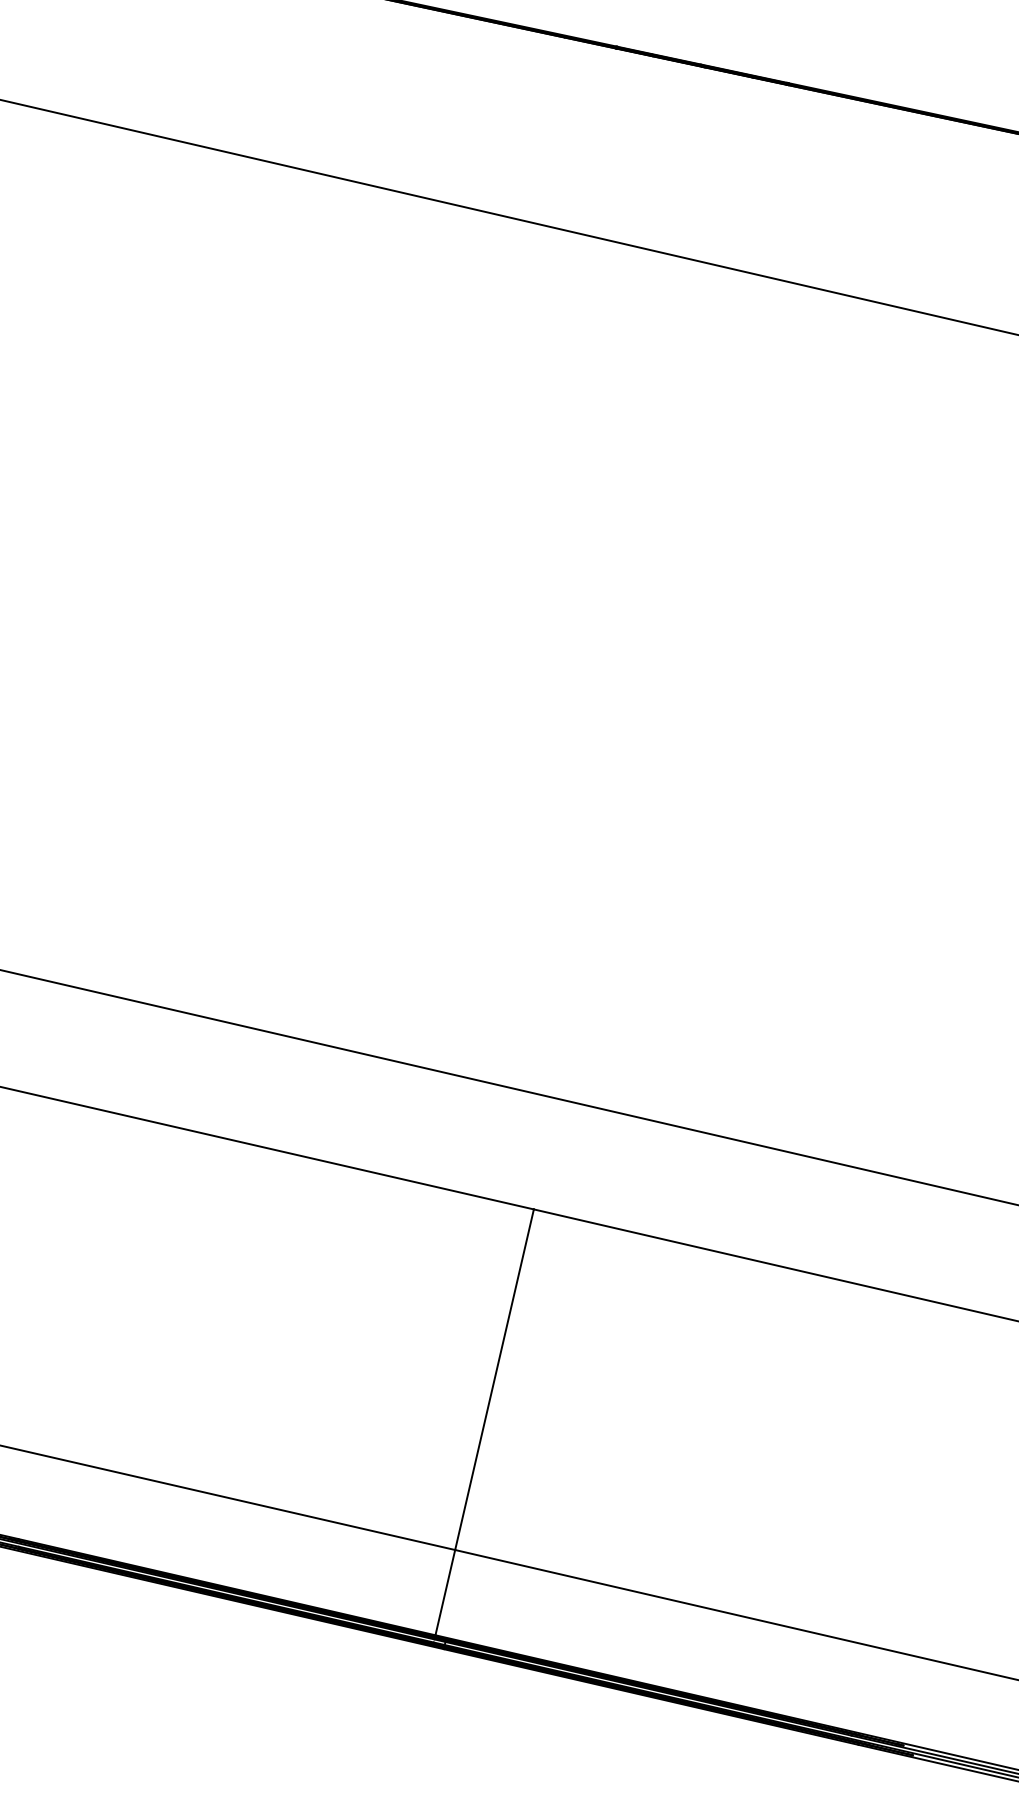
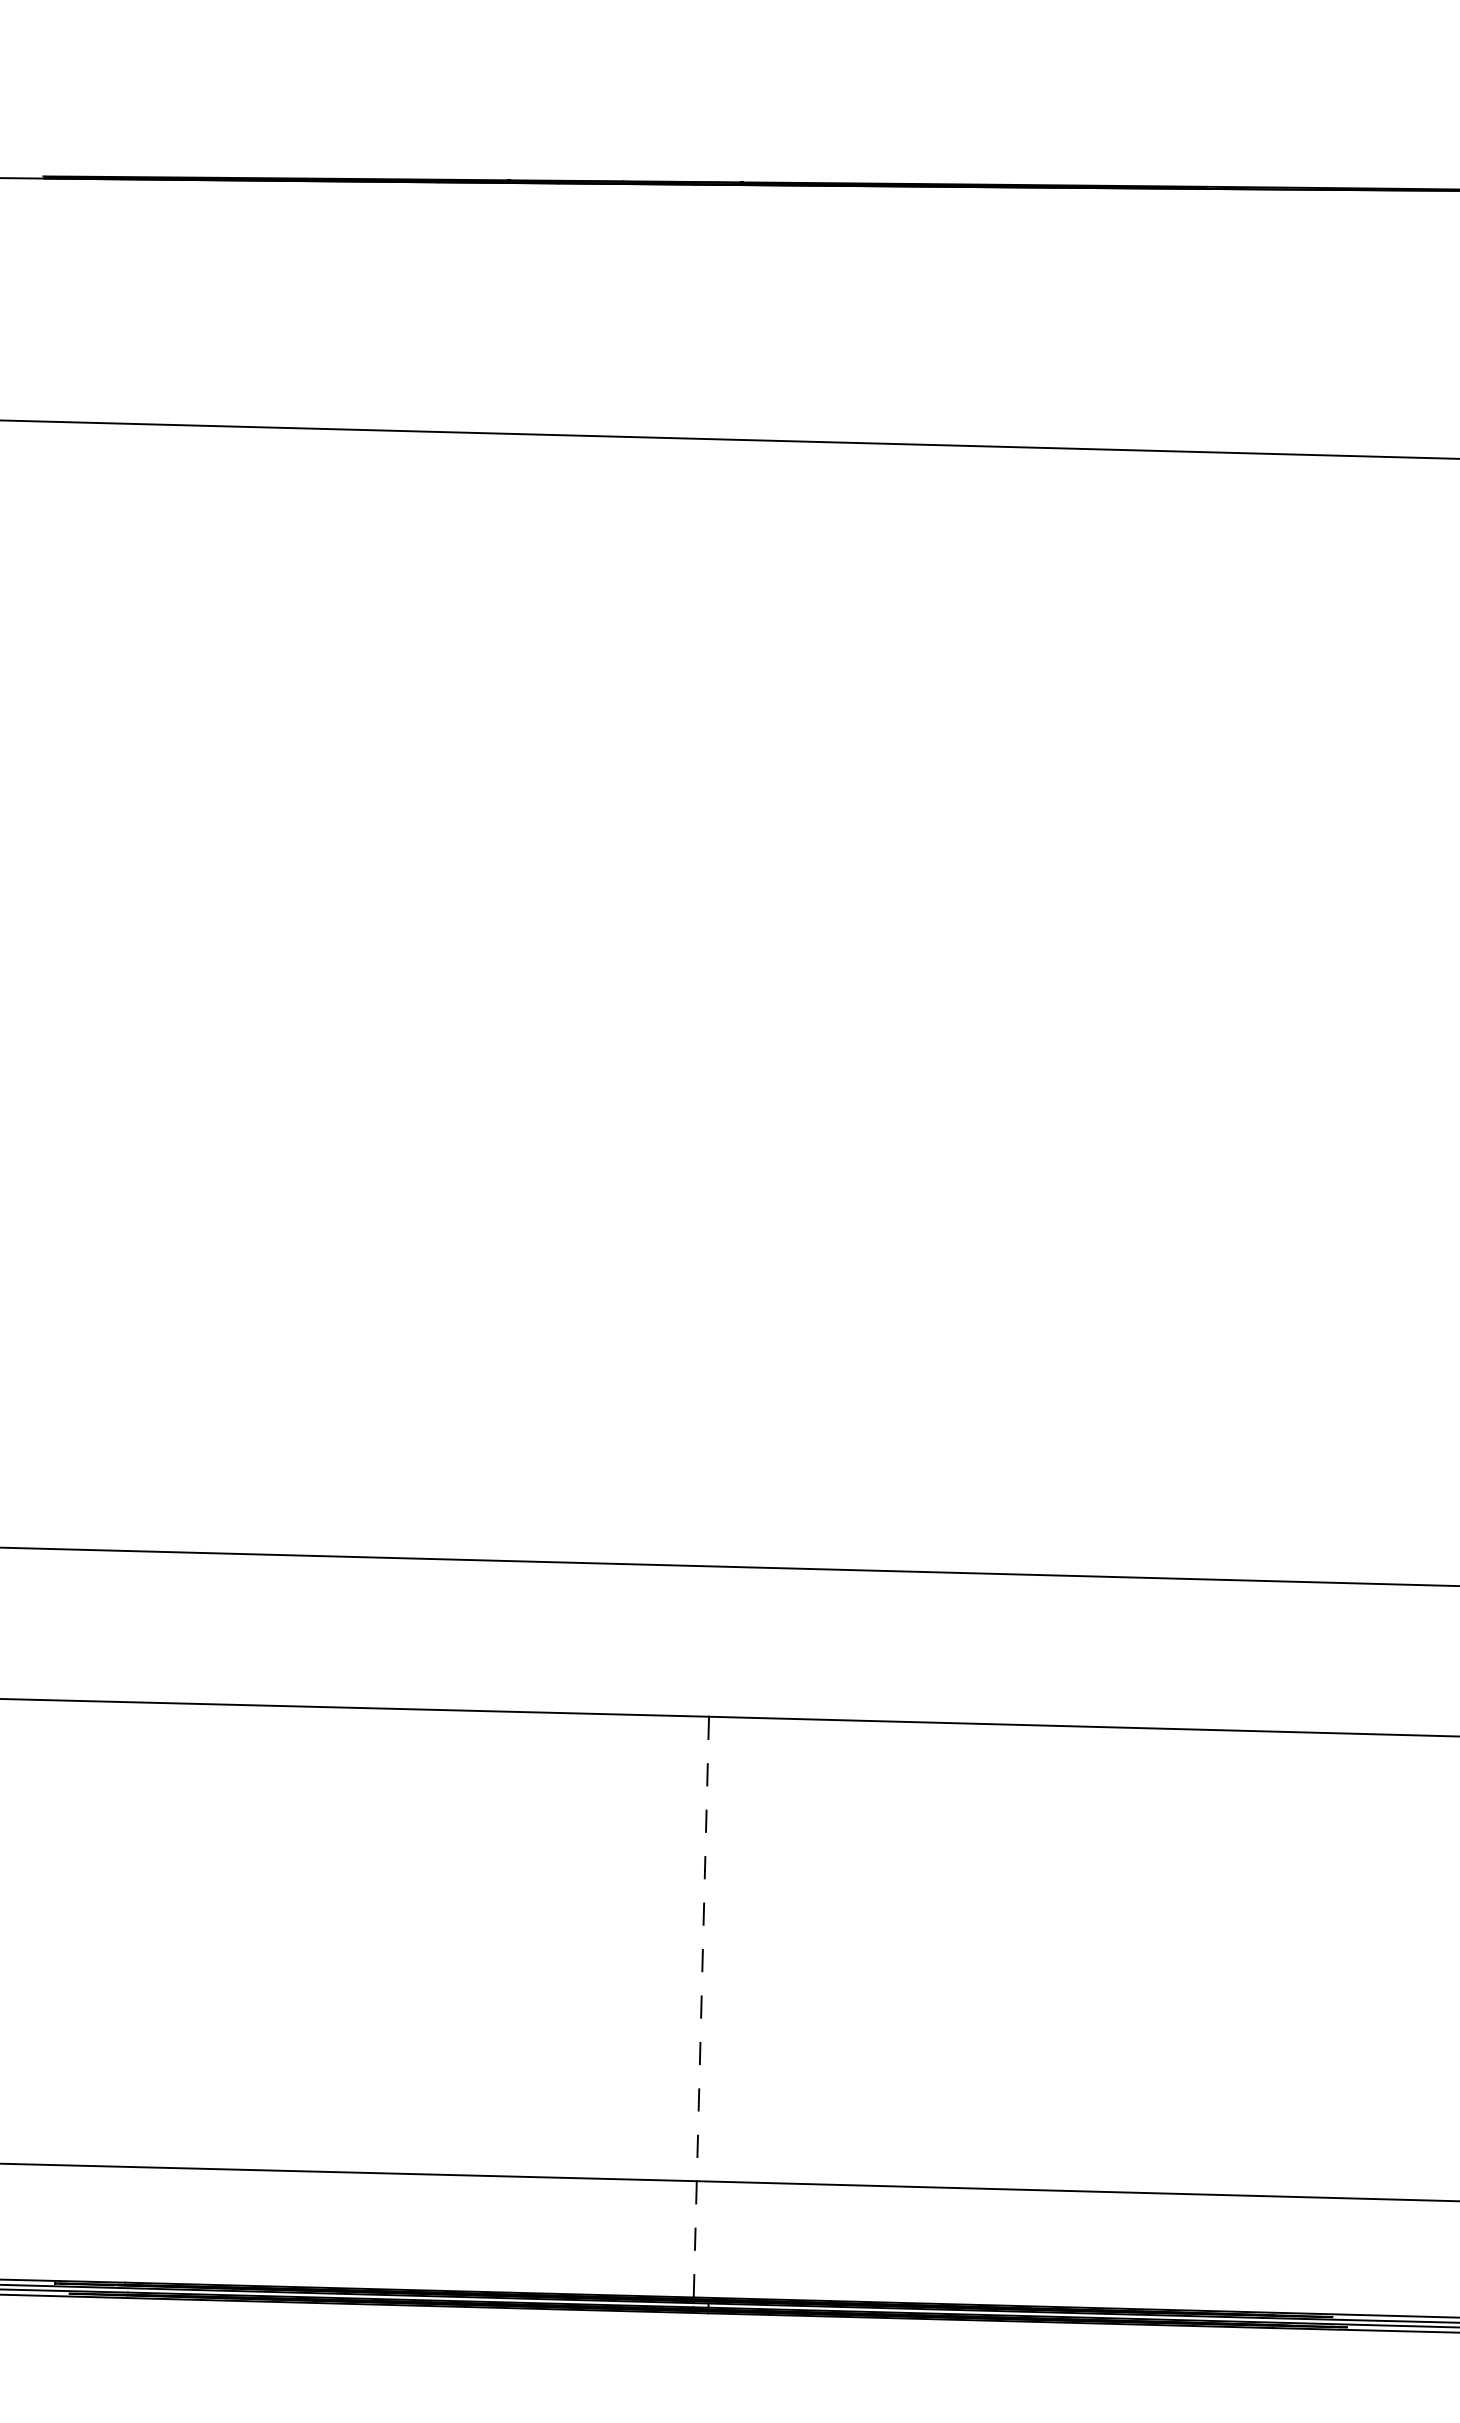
line: (484, 1422) -> (701, 2007), solid -> dashed

